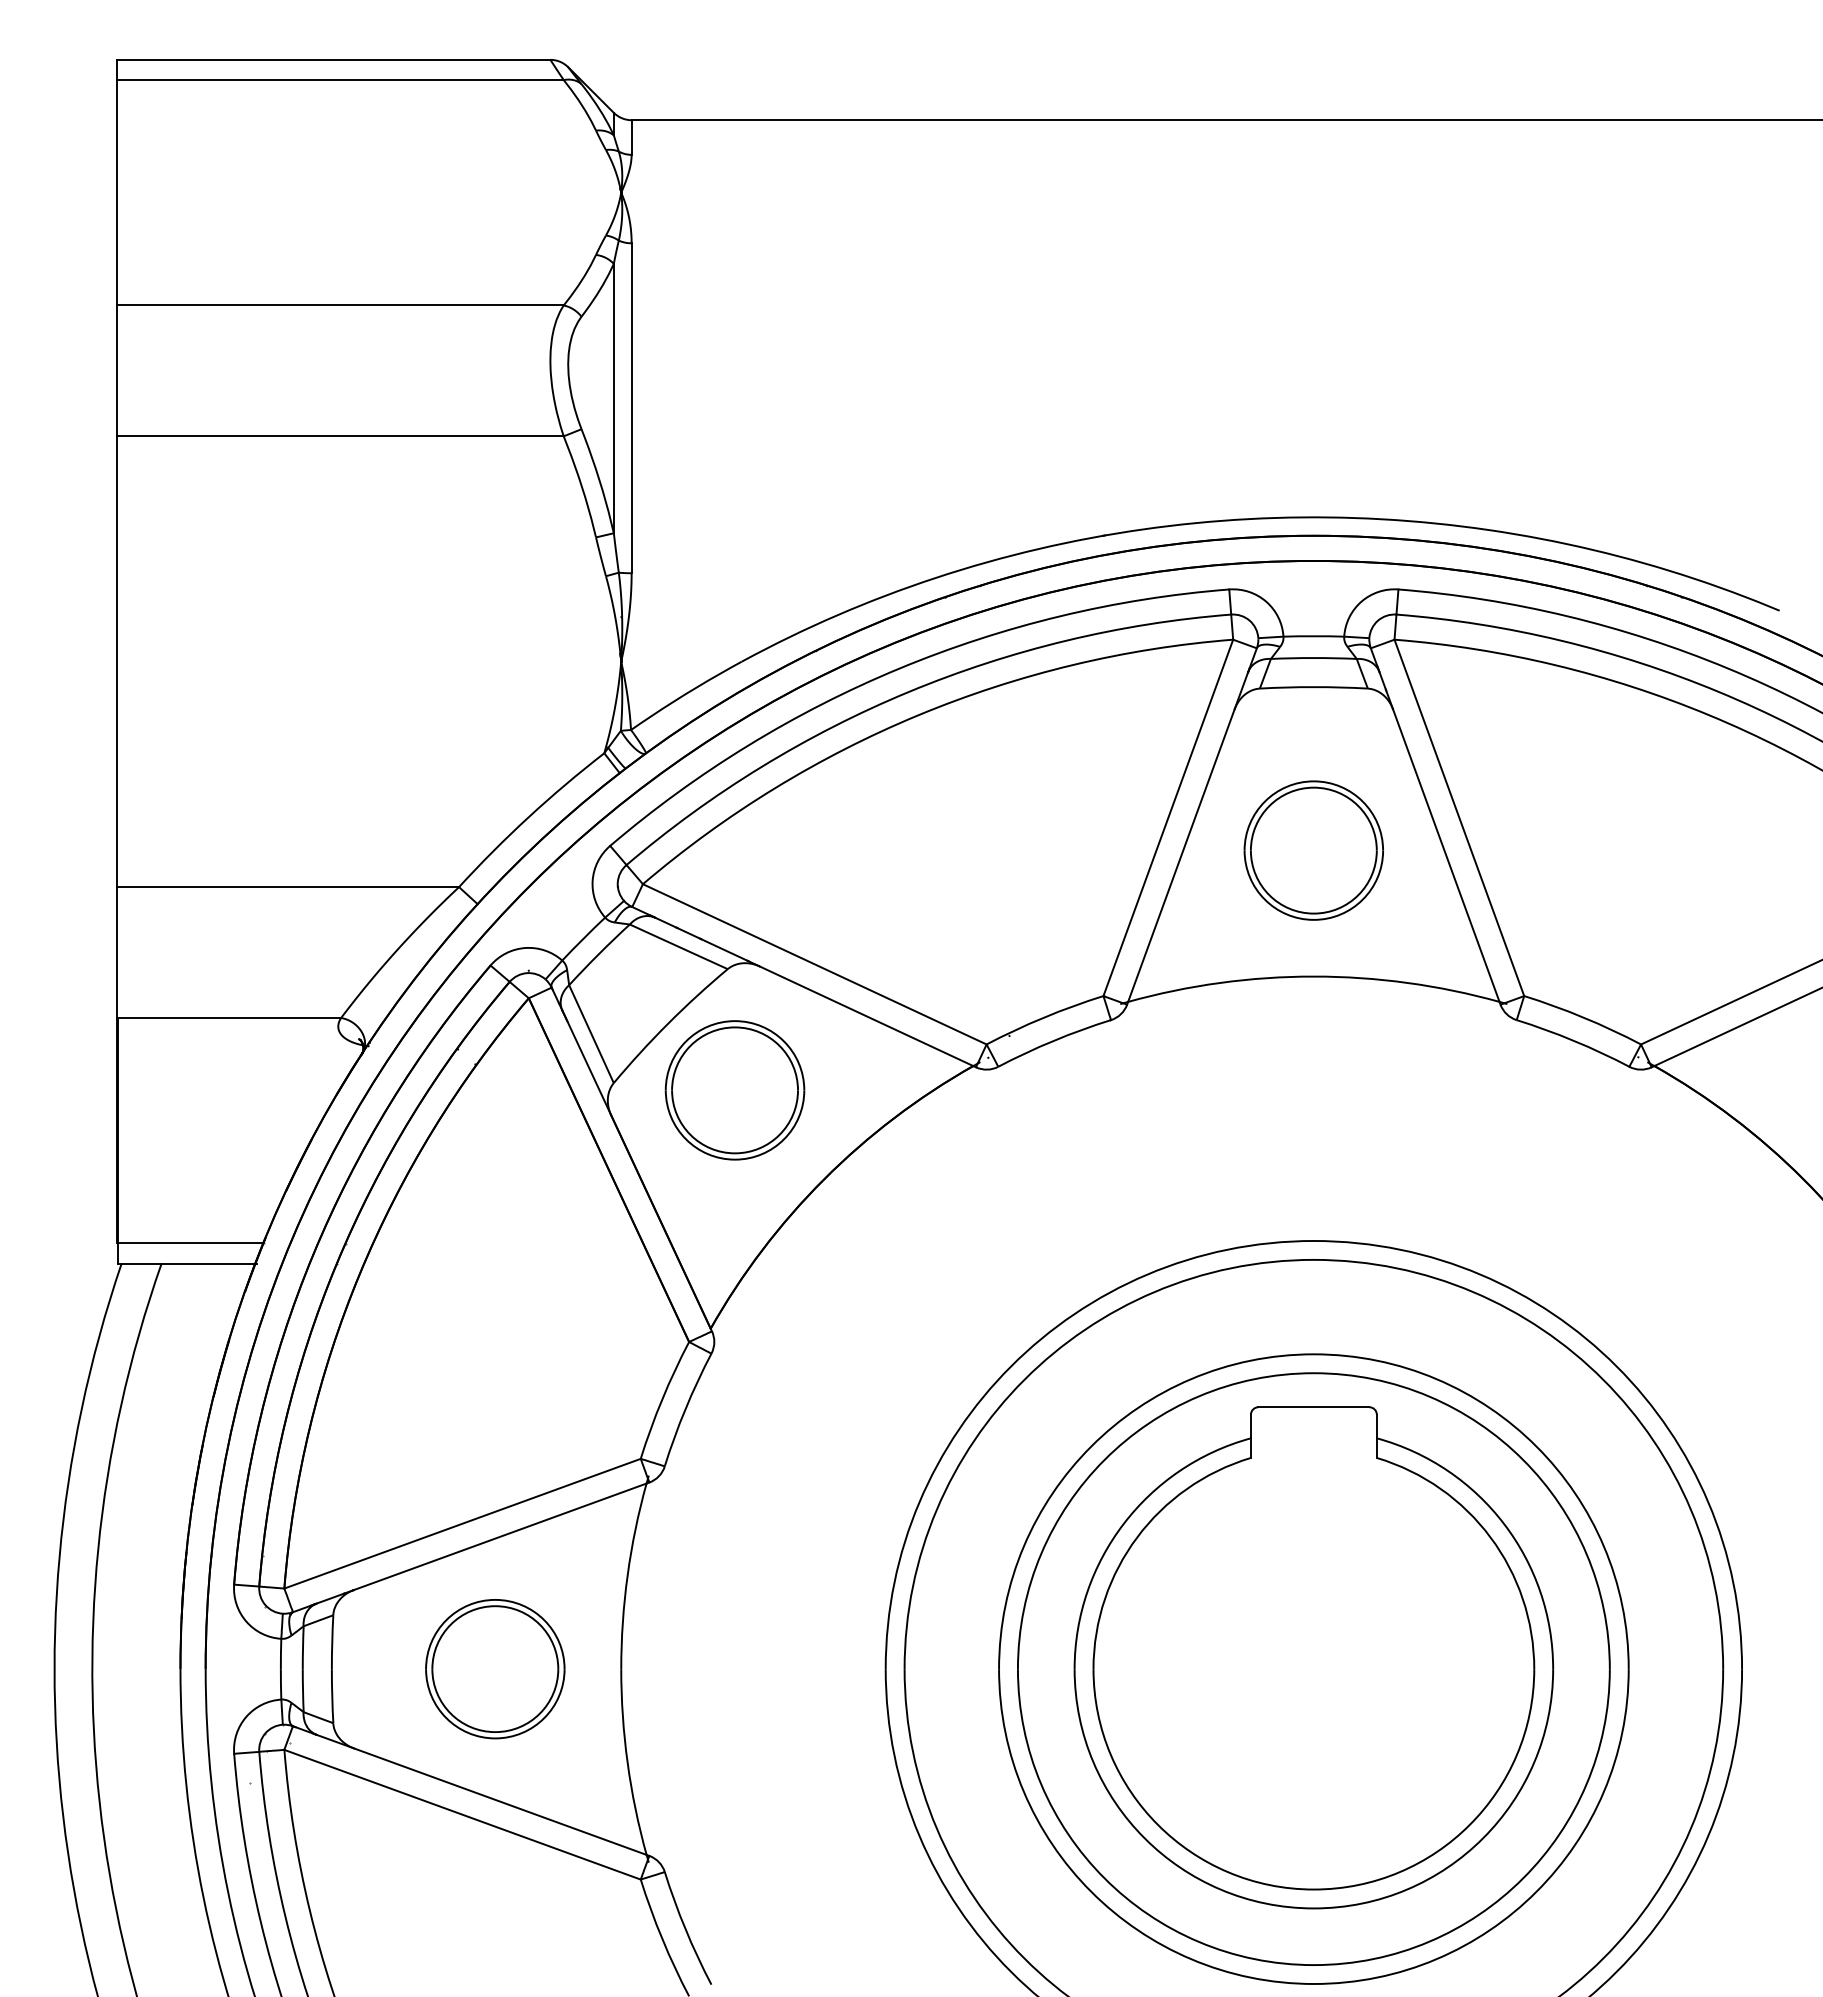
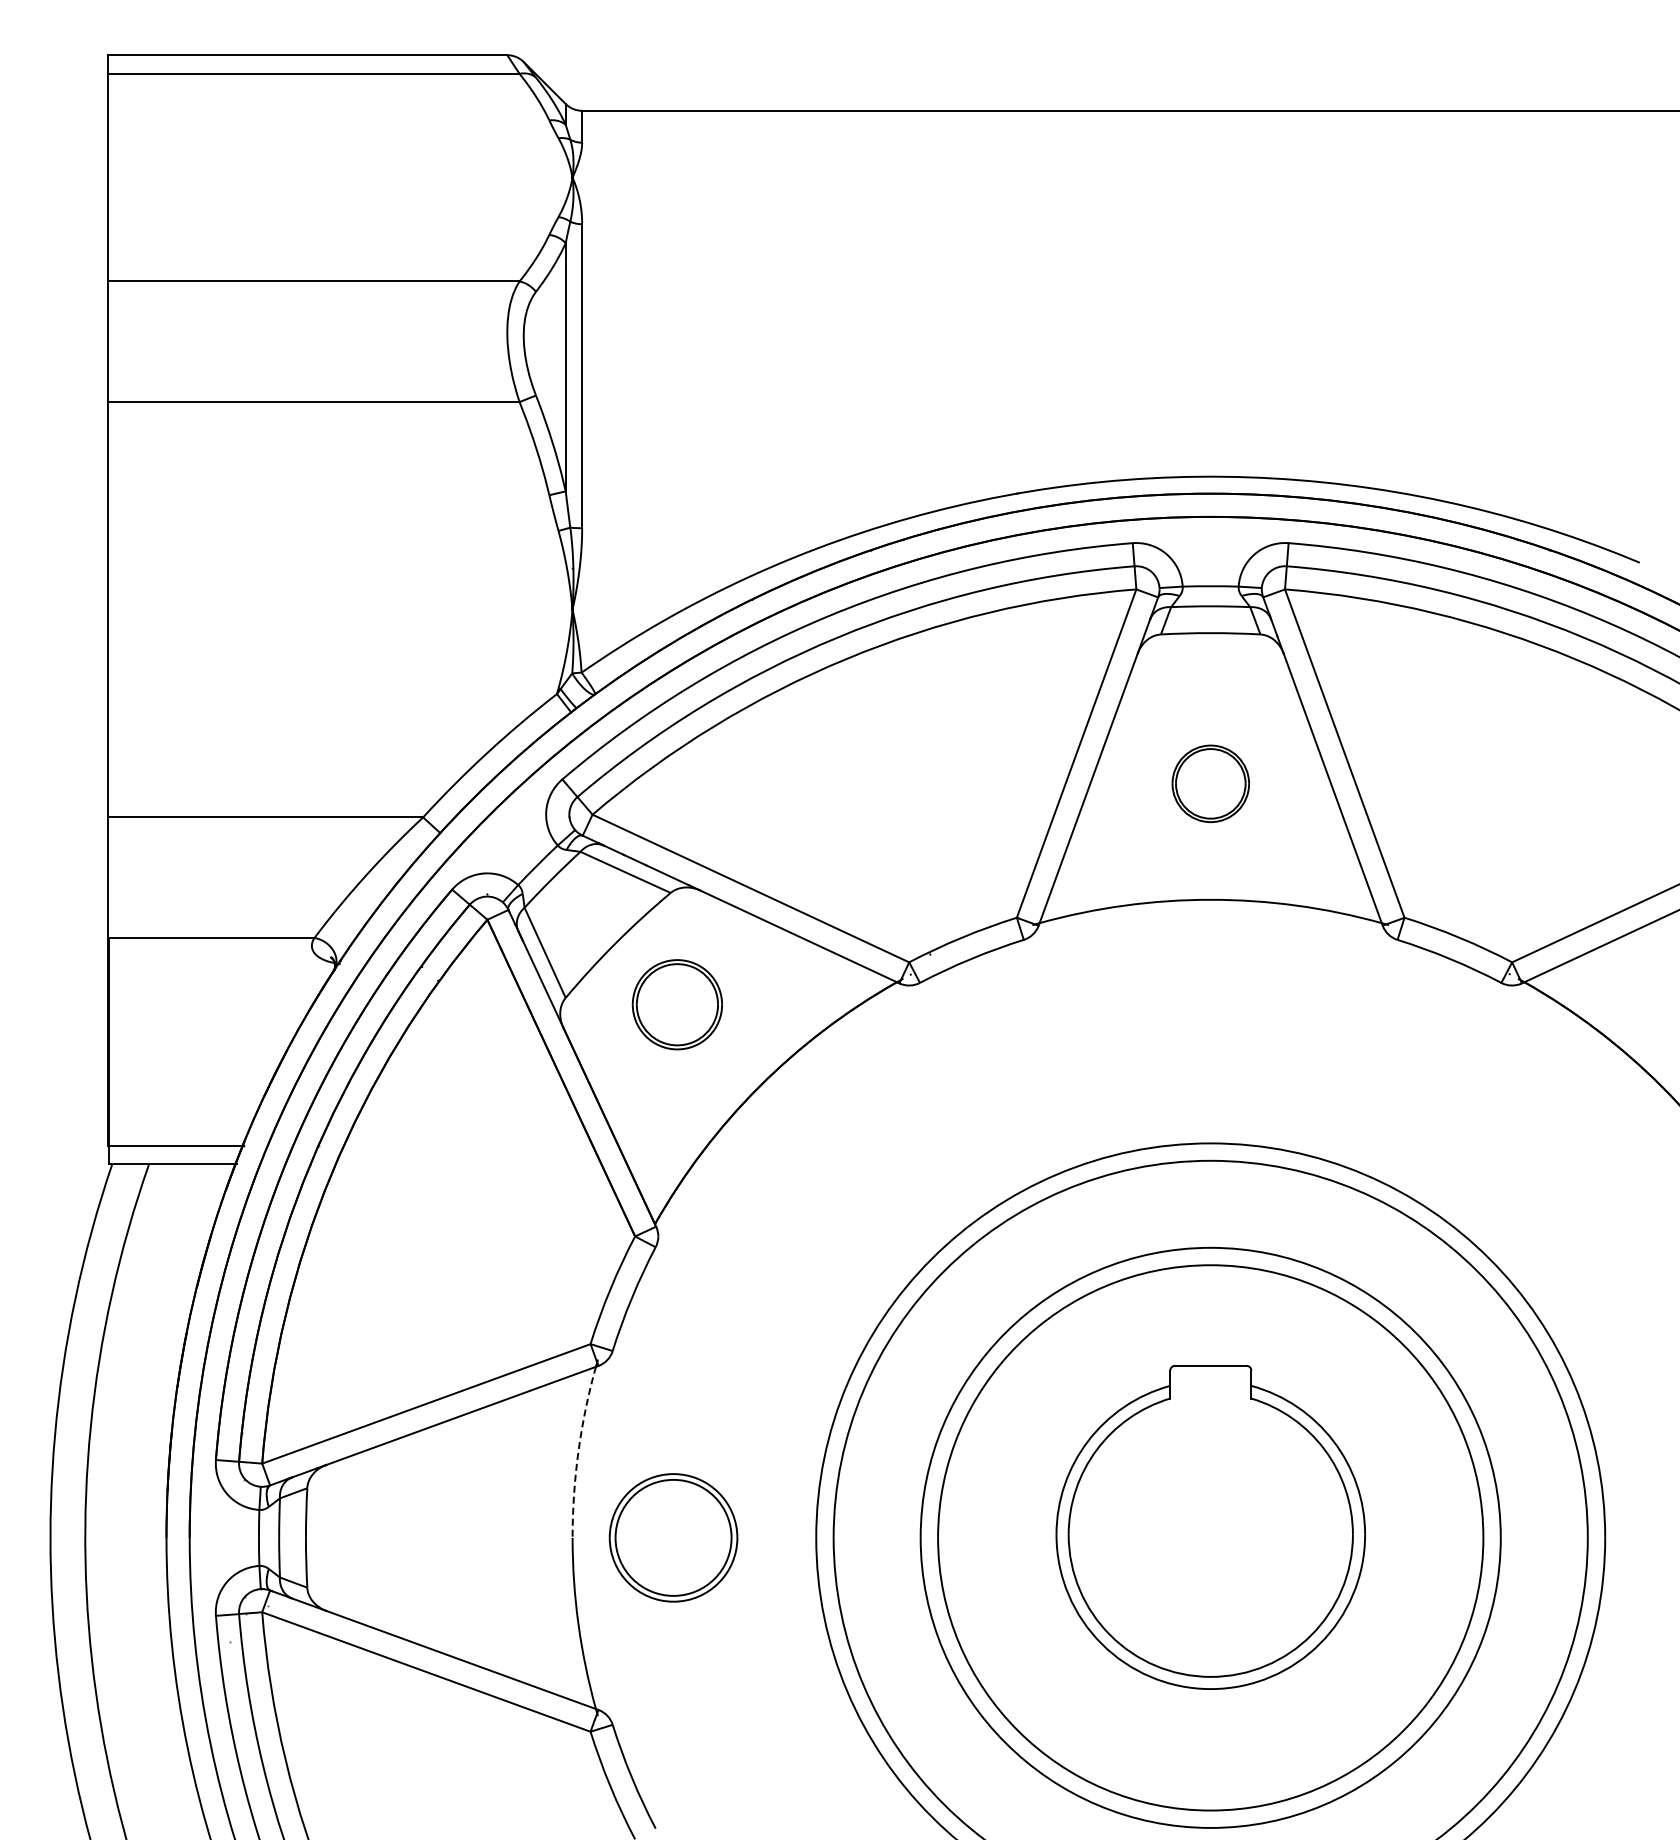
part: (1313, 850) -> (1210, 783), size x0.6
part: (735, 1090) -> (677, 1004), size x0.7
arc: (627, 1575) -> (578, 1451), solid -> dashed
part: (1313, 1657) -> (1210, 1527), size x0.7
part: (495, 1668) -> (673, 1537), moved

